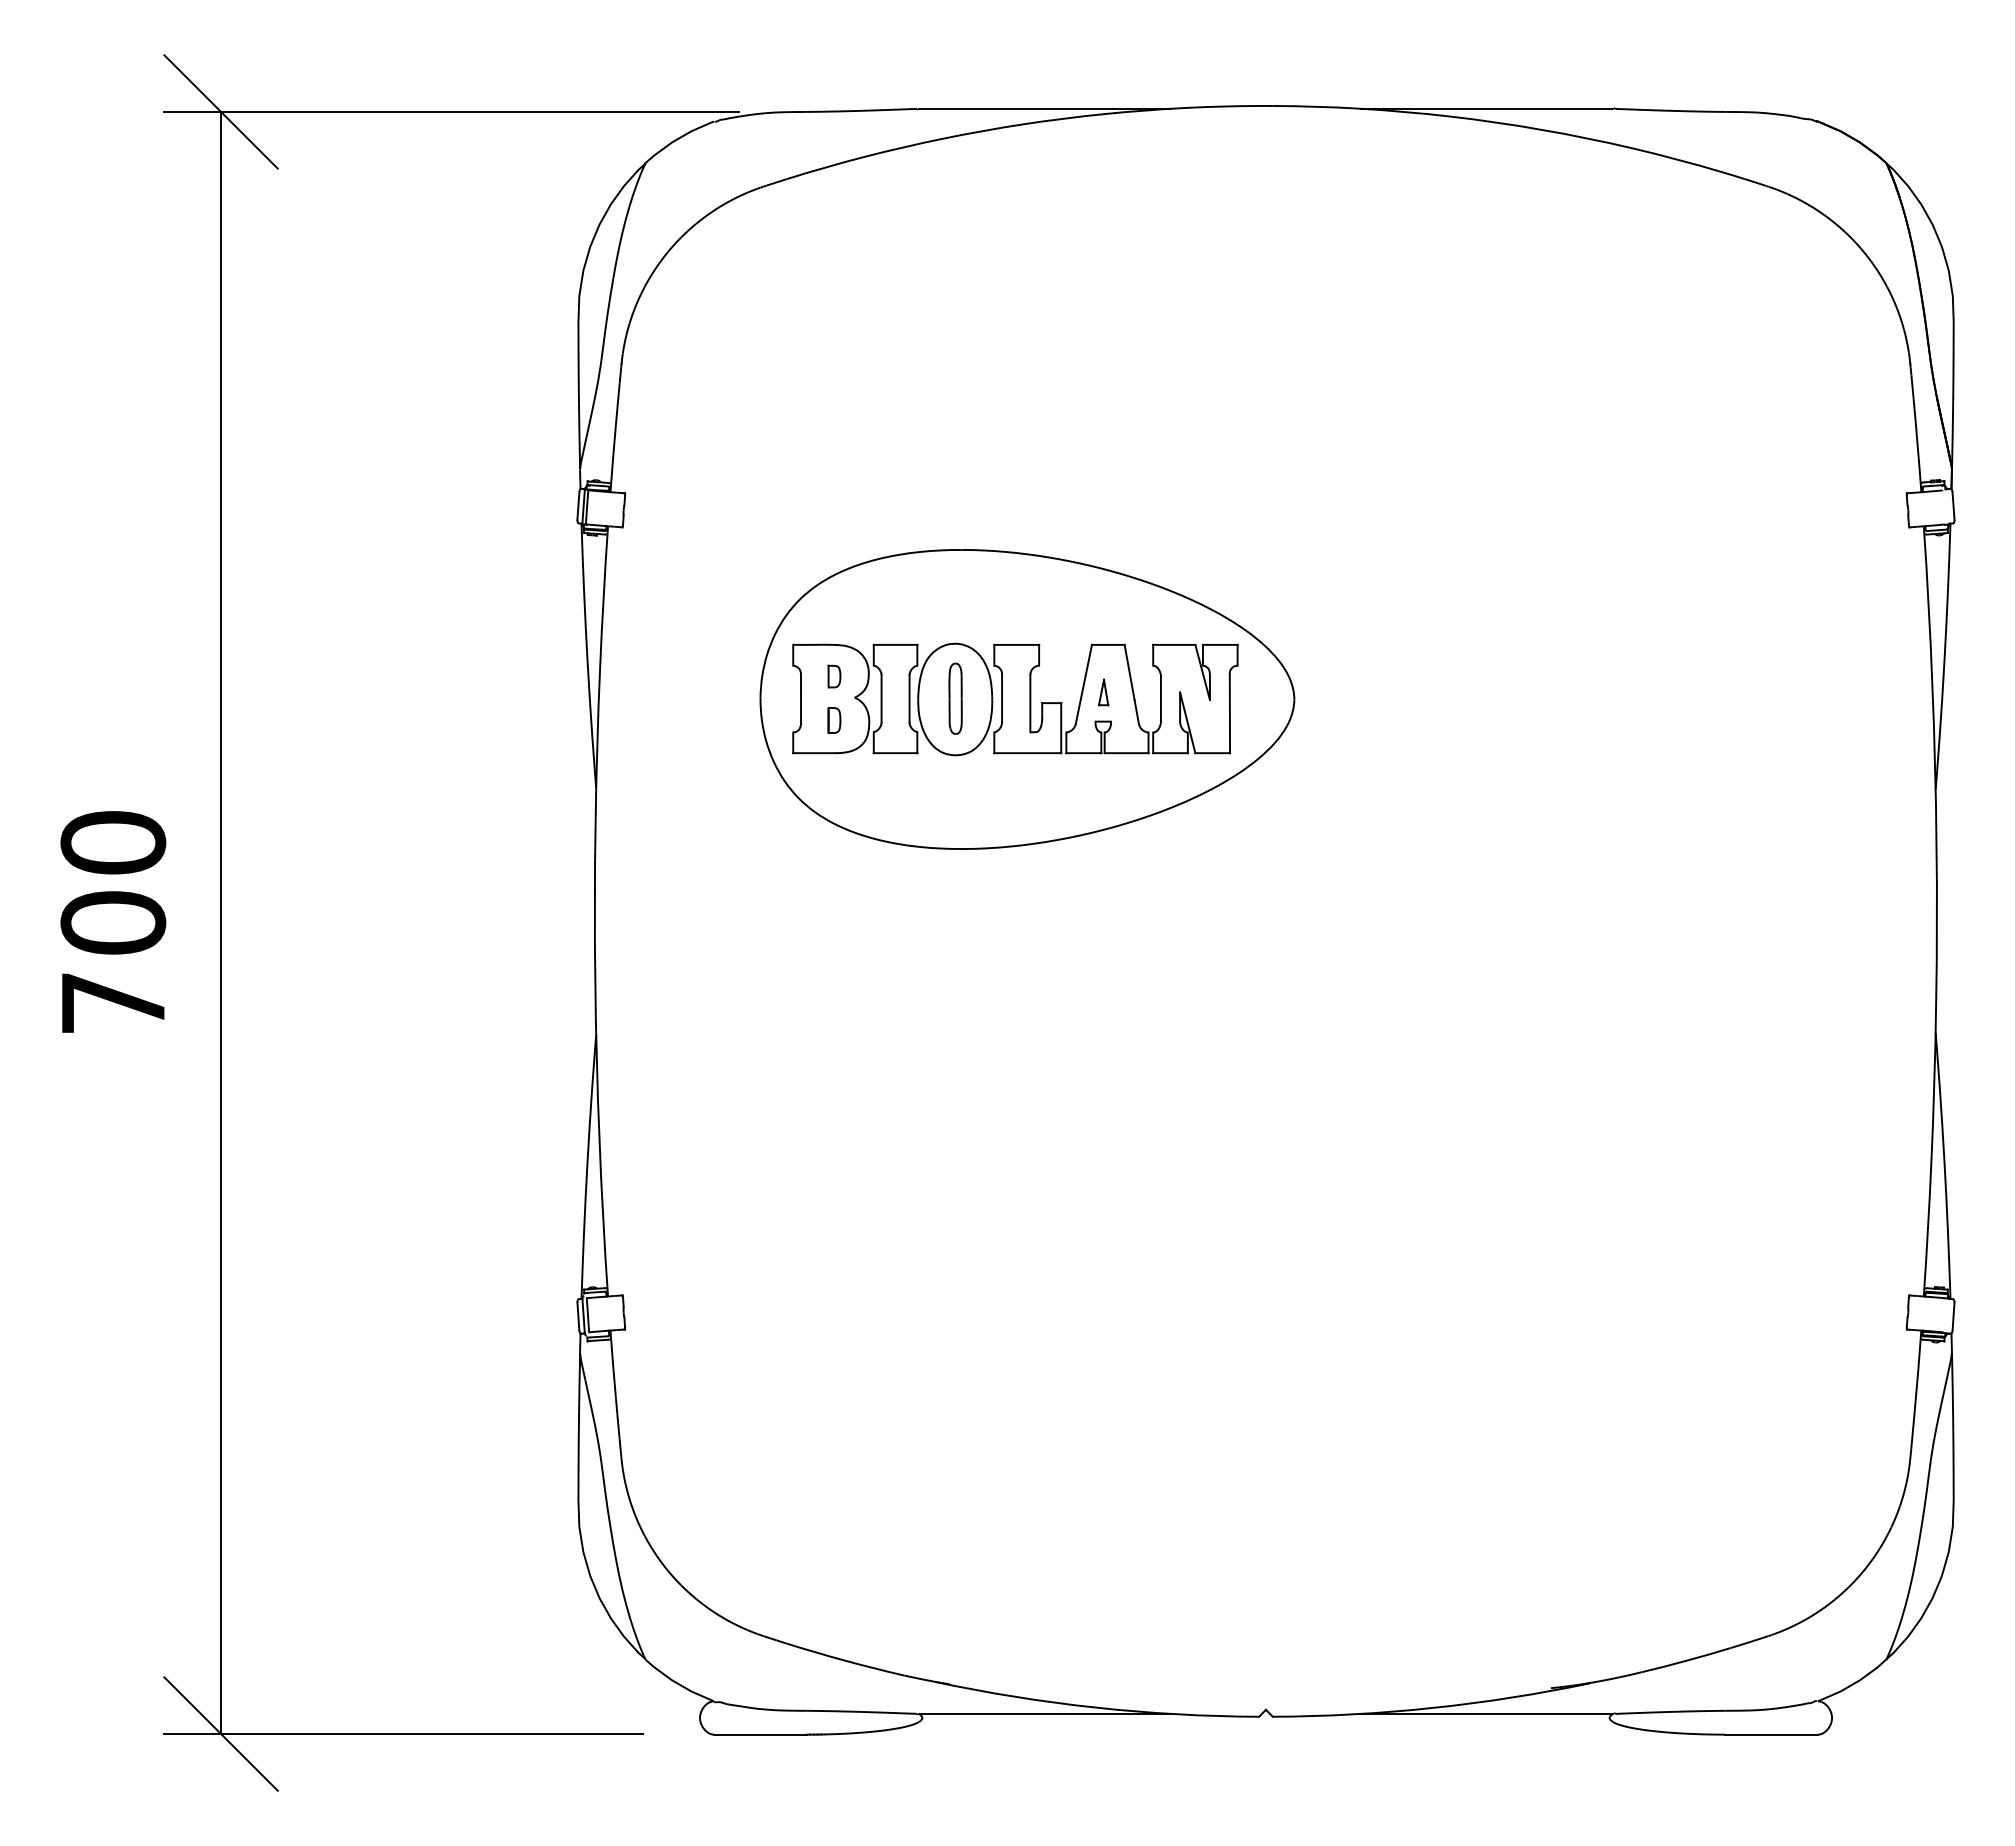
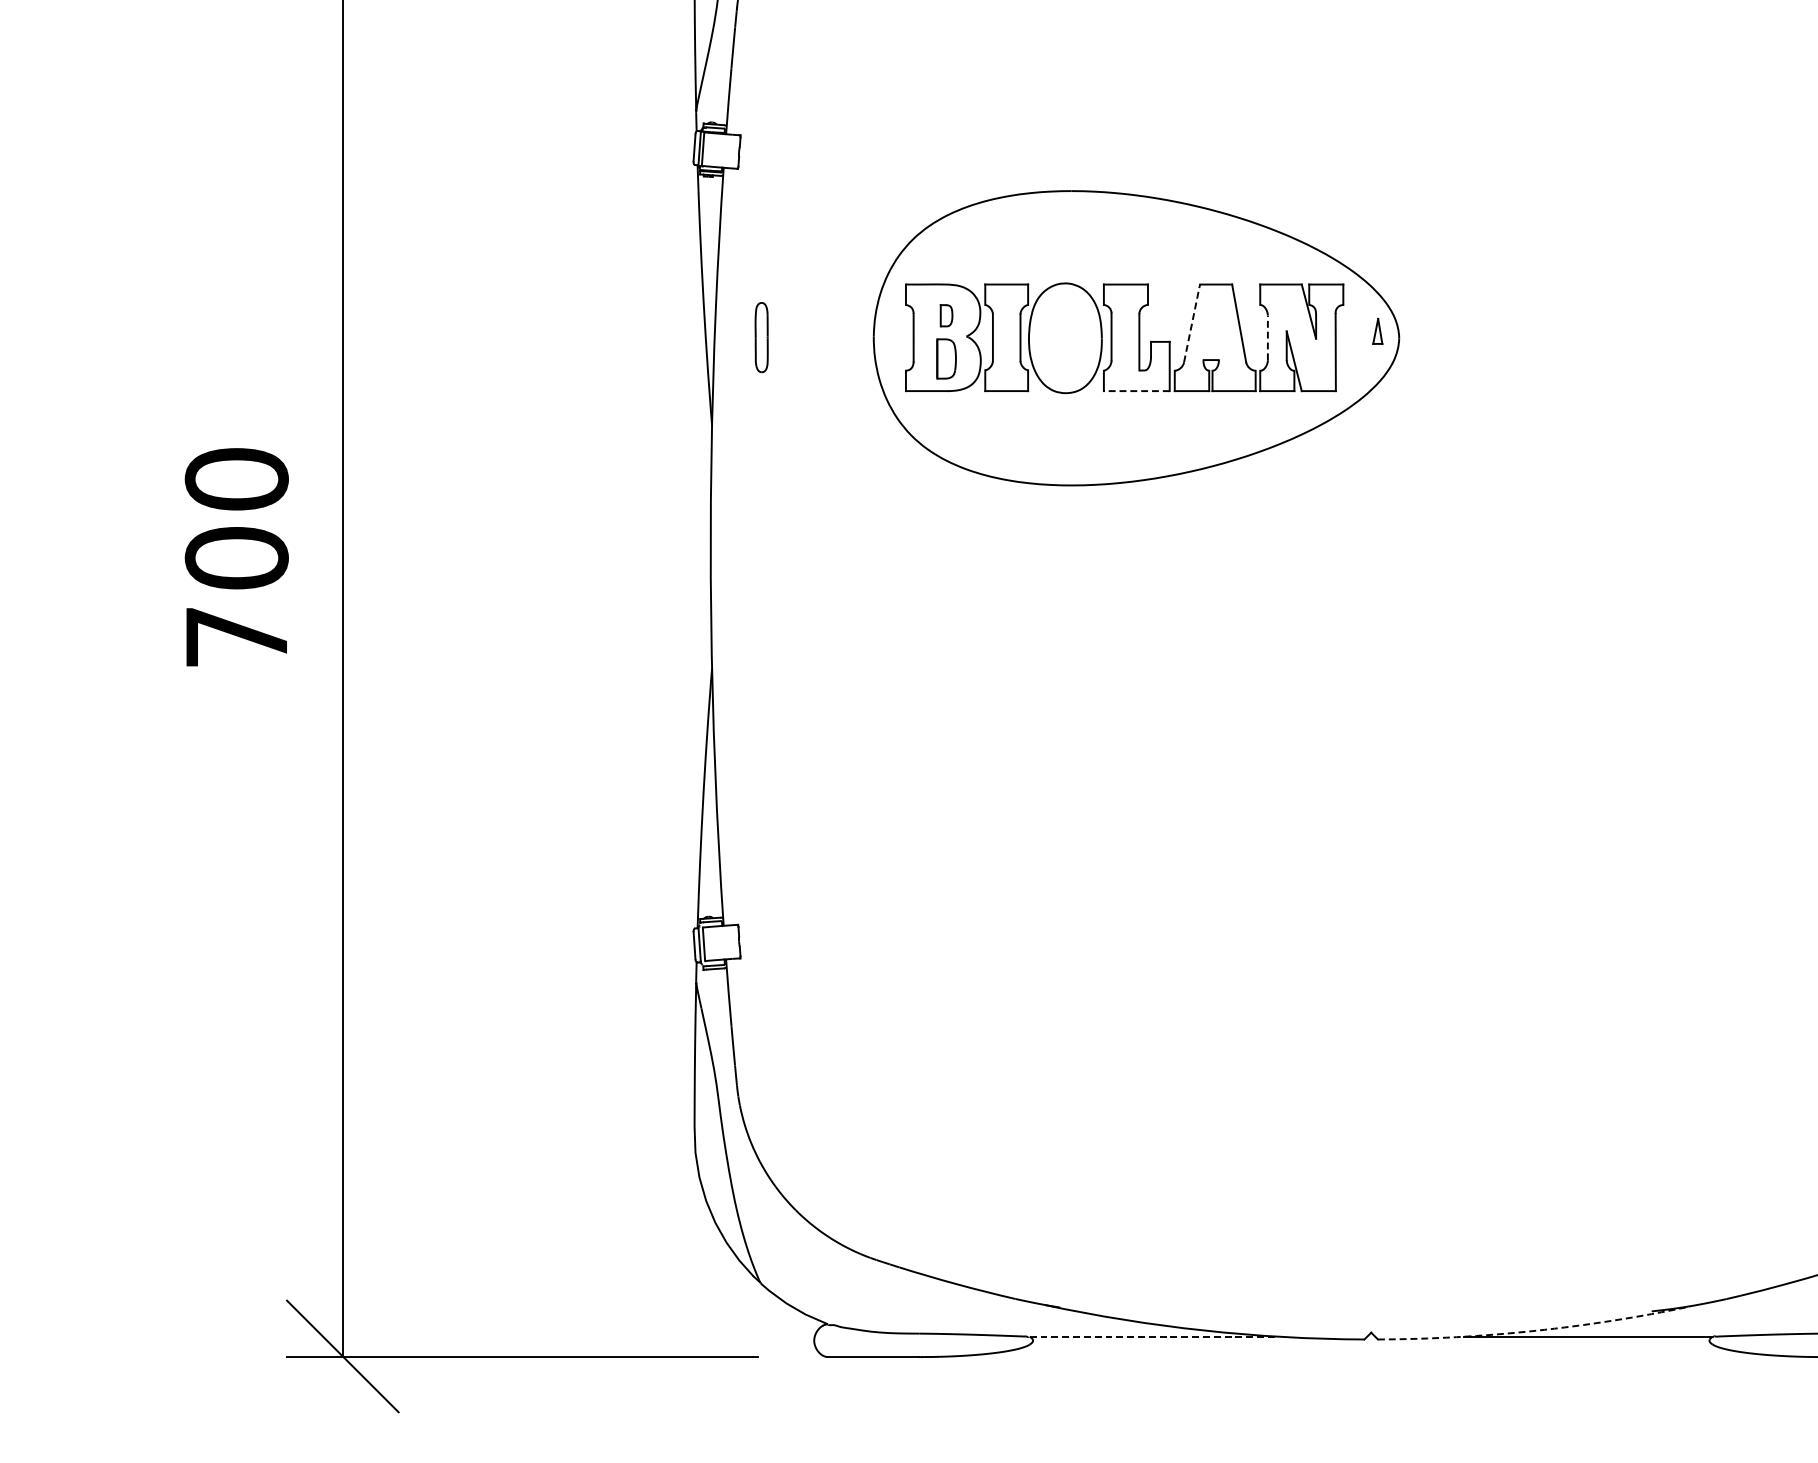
line: (1084, 683) -> (1192, 322), solid -> dashed
part: (1103, 692) -> (1377, 331), moved
part: (955, 698) -> (761, 337), moved
line: (1160, 699) -> (1267, 338), solid -> dashed
part: (834, 720) -> (946, 358), size x1.6
line: (1027, 753) -> (1136, 391), solid -> dashed
arc: (1432, 1708) -> (1535, 1331), solid -> dashed
line: (1045, 1713) -> (1154, 1336), solid -> dashed

